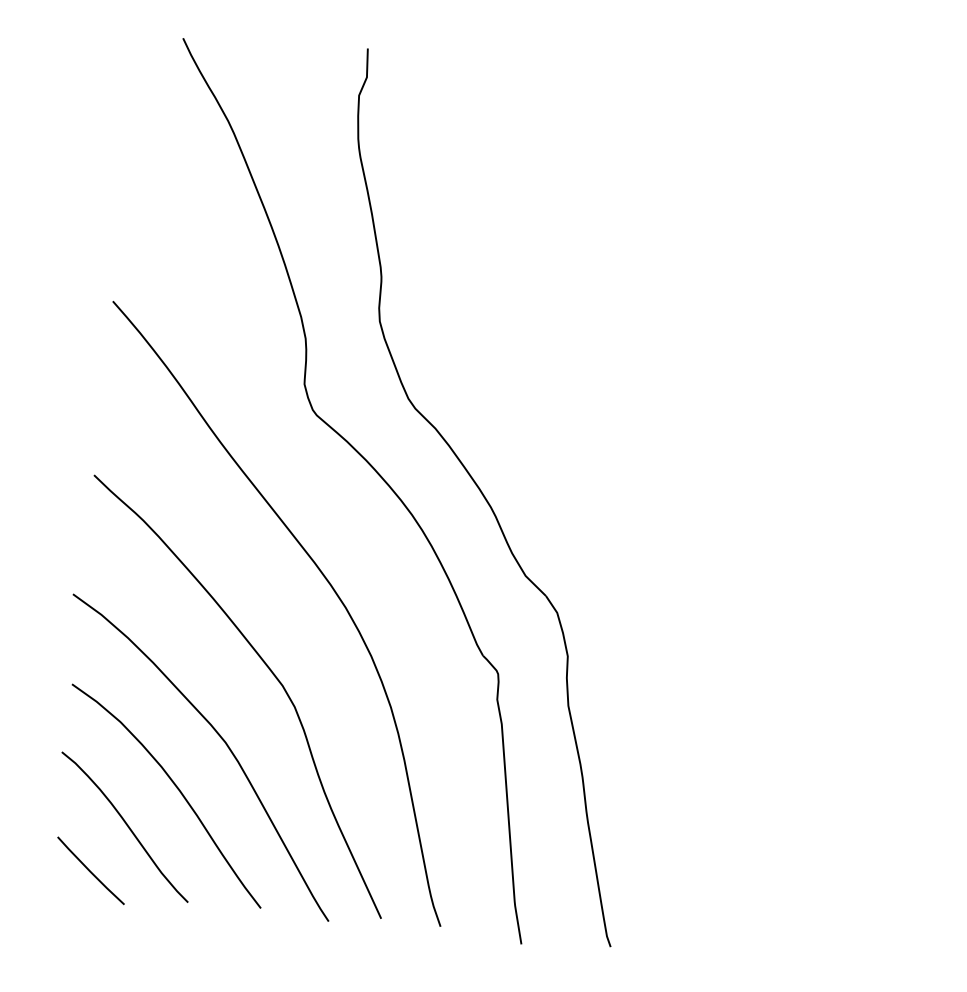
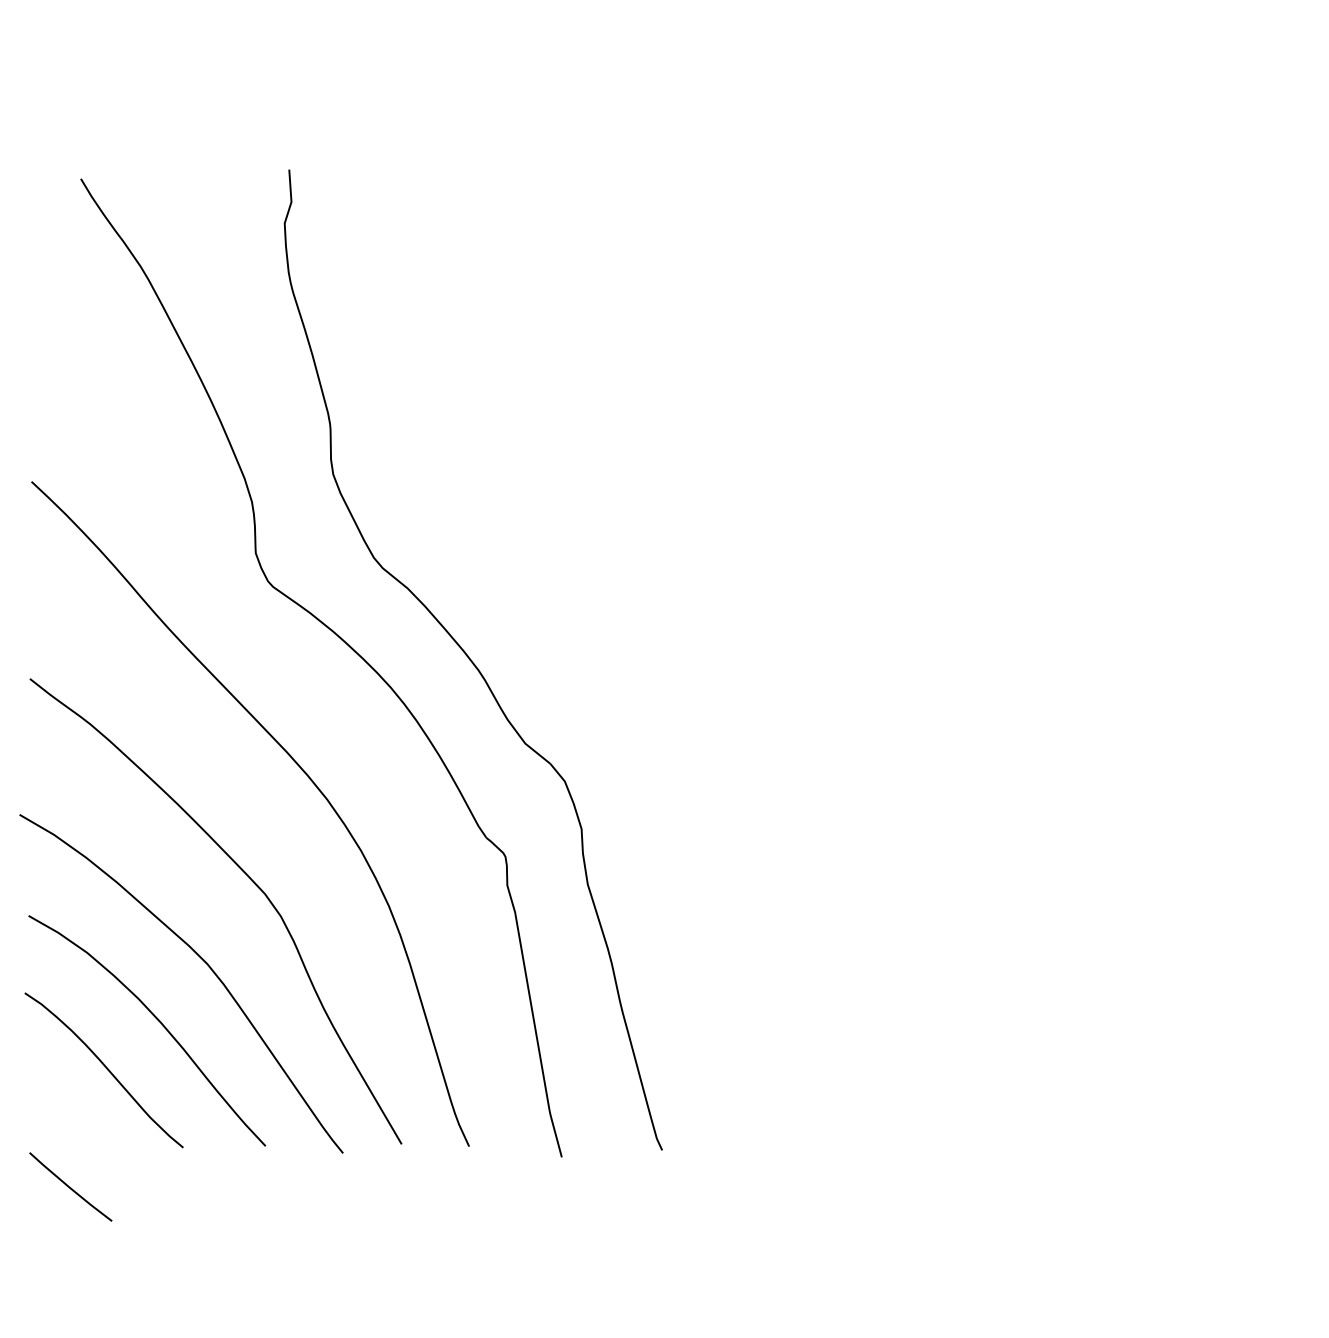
line: (89, 870) -> (69, 1186), moved

